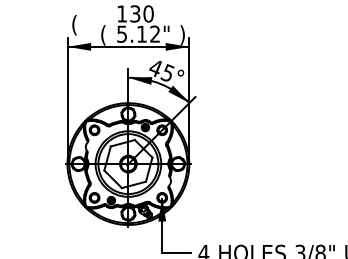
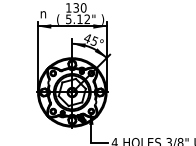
text: (77, 23) -> (43, 13), ( -> n

